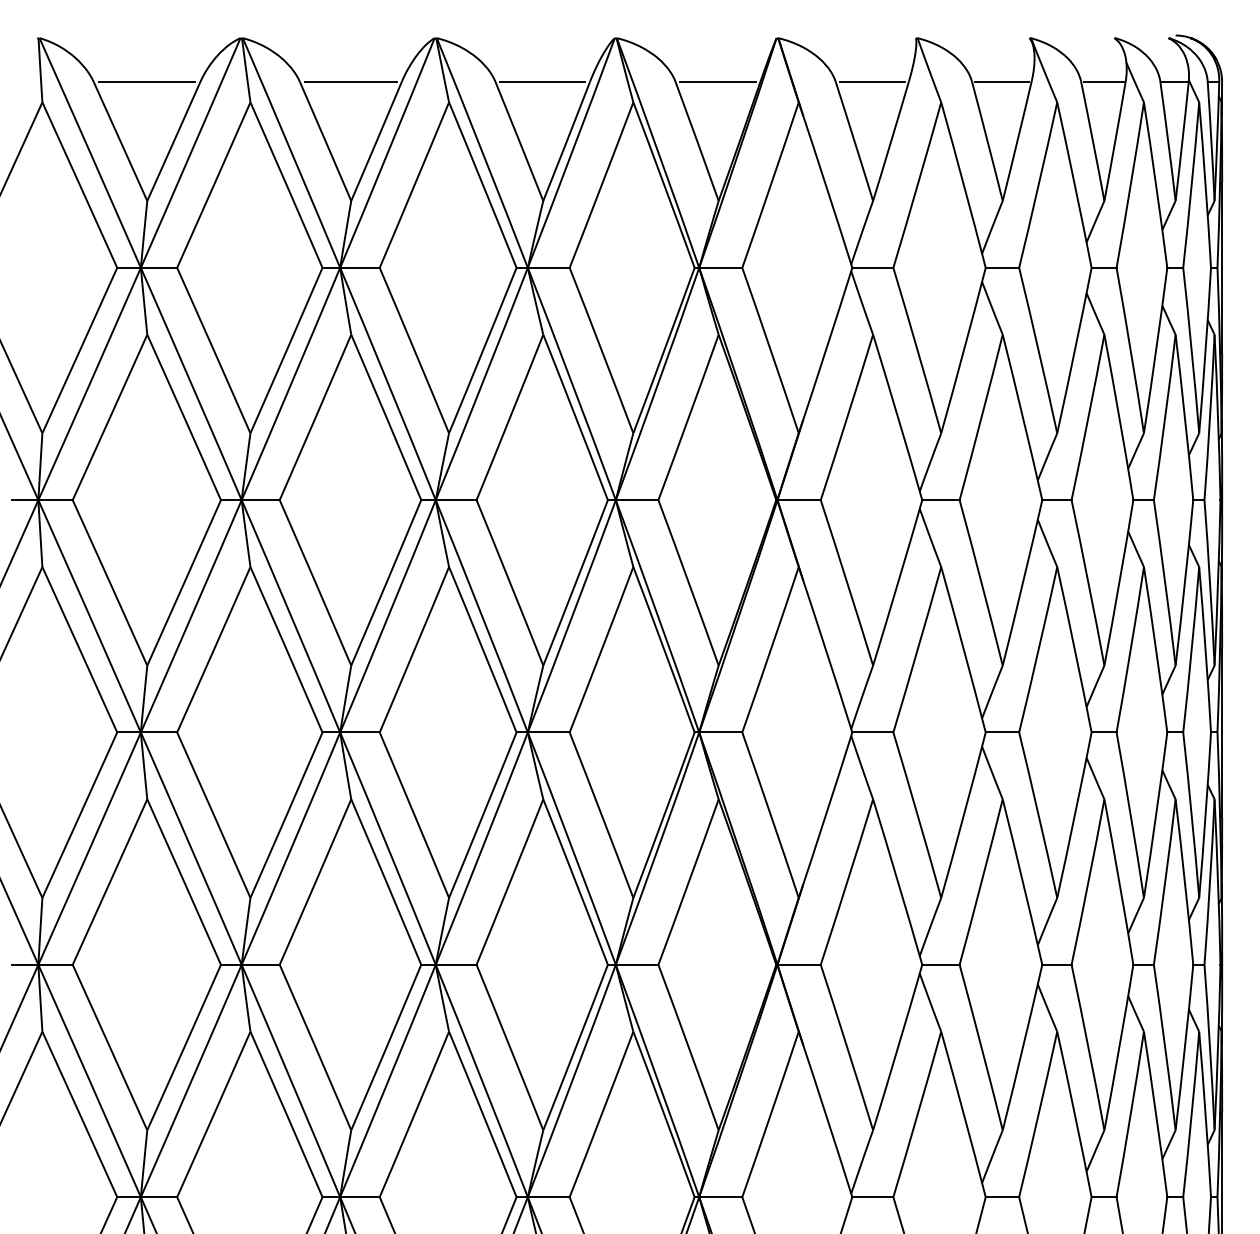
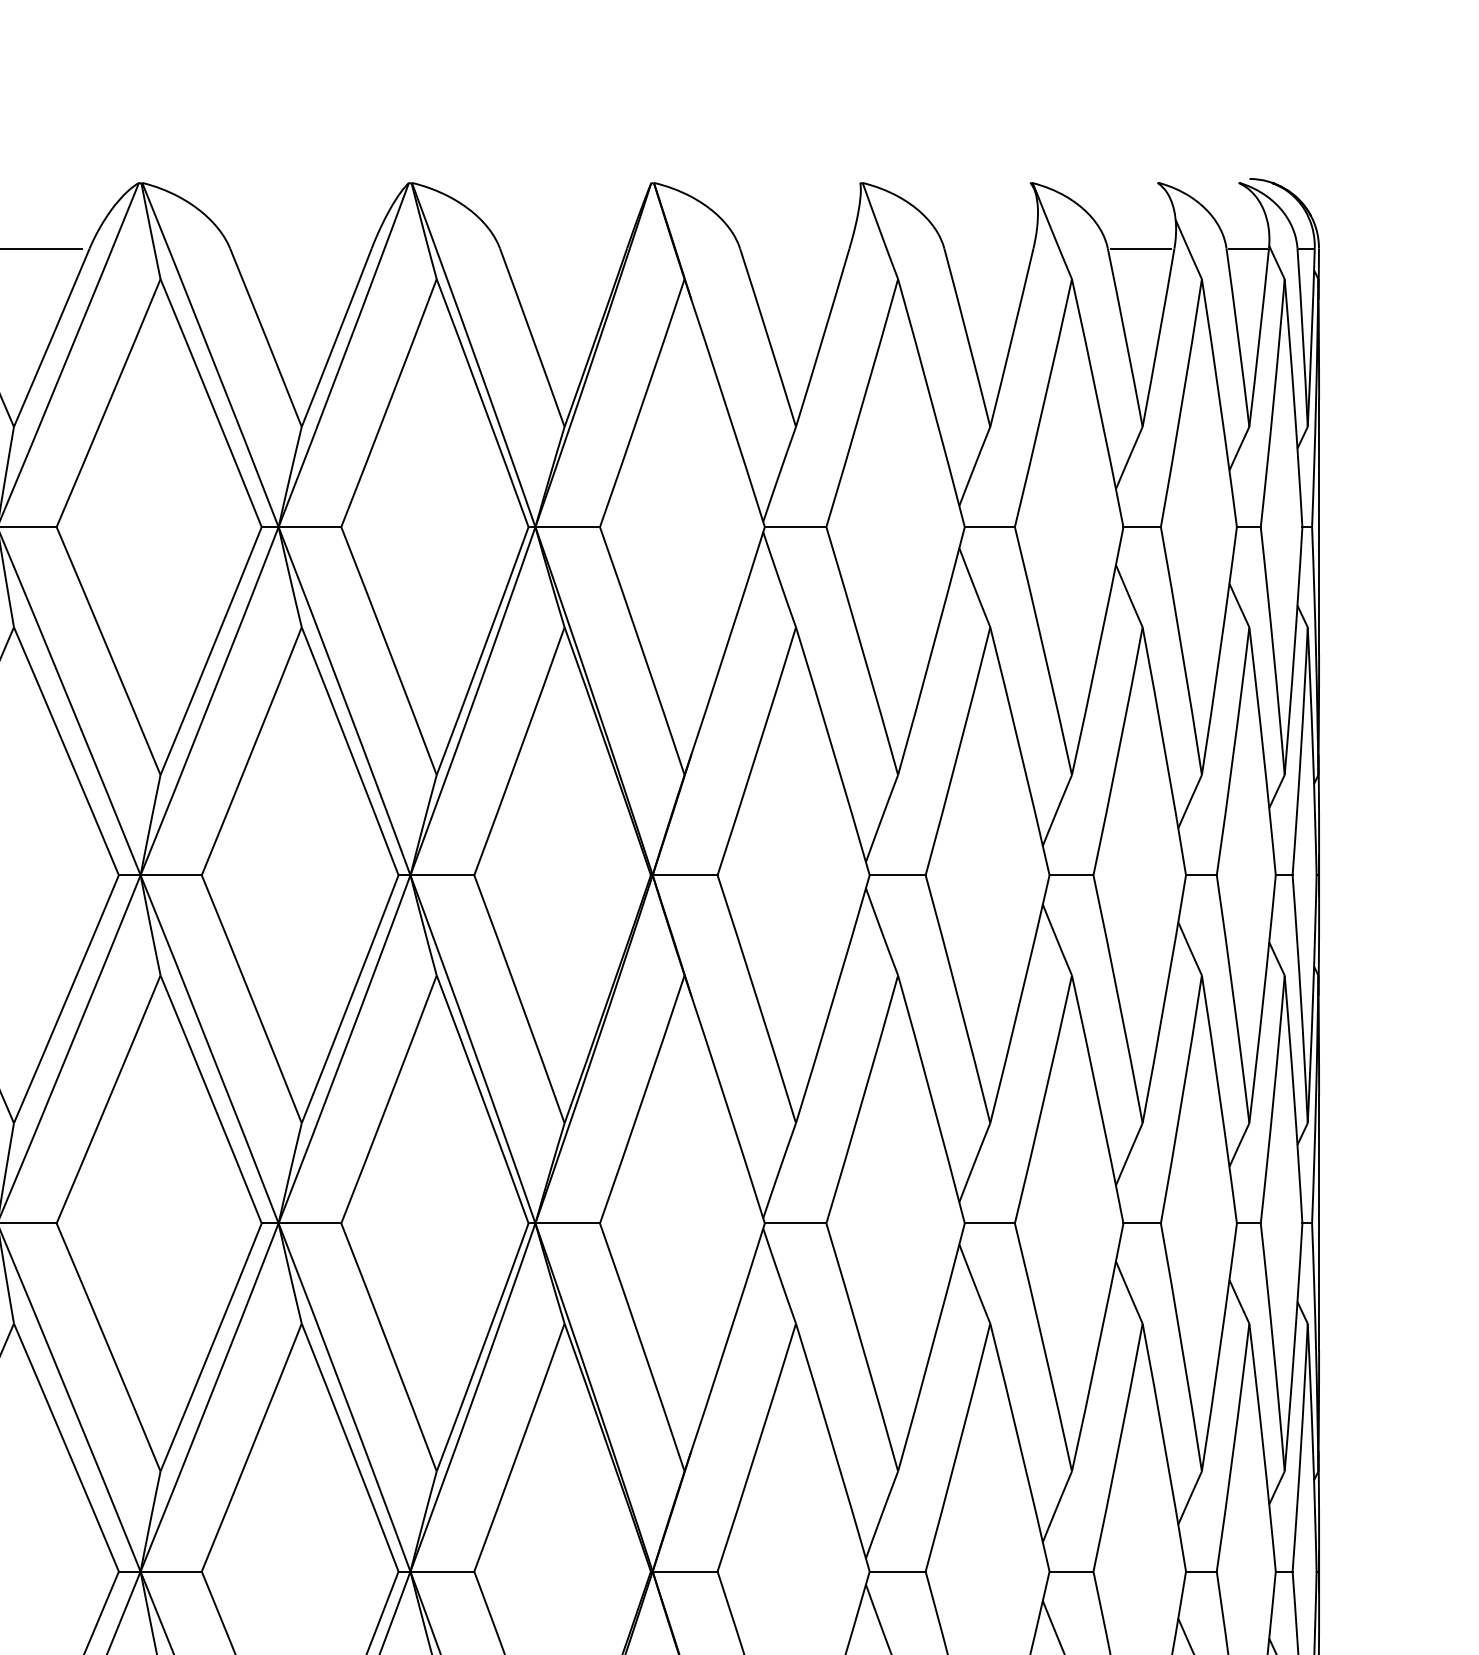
line: (542, 81) -> (300, 247), removed
line: (717, 81) -> (562, 247), removed
line: (872, 81) -> (795, 247), removed
line: (1001, 81) -> (988, 247), removed

